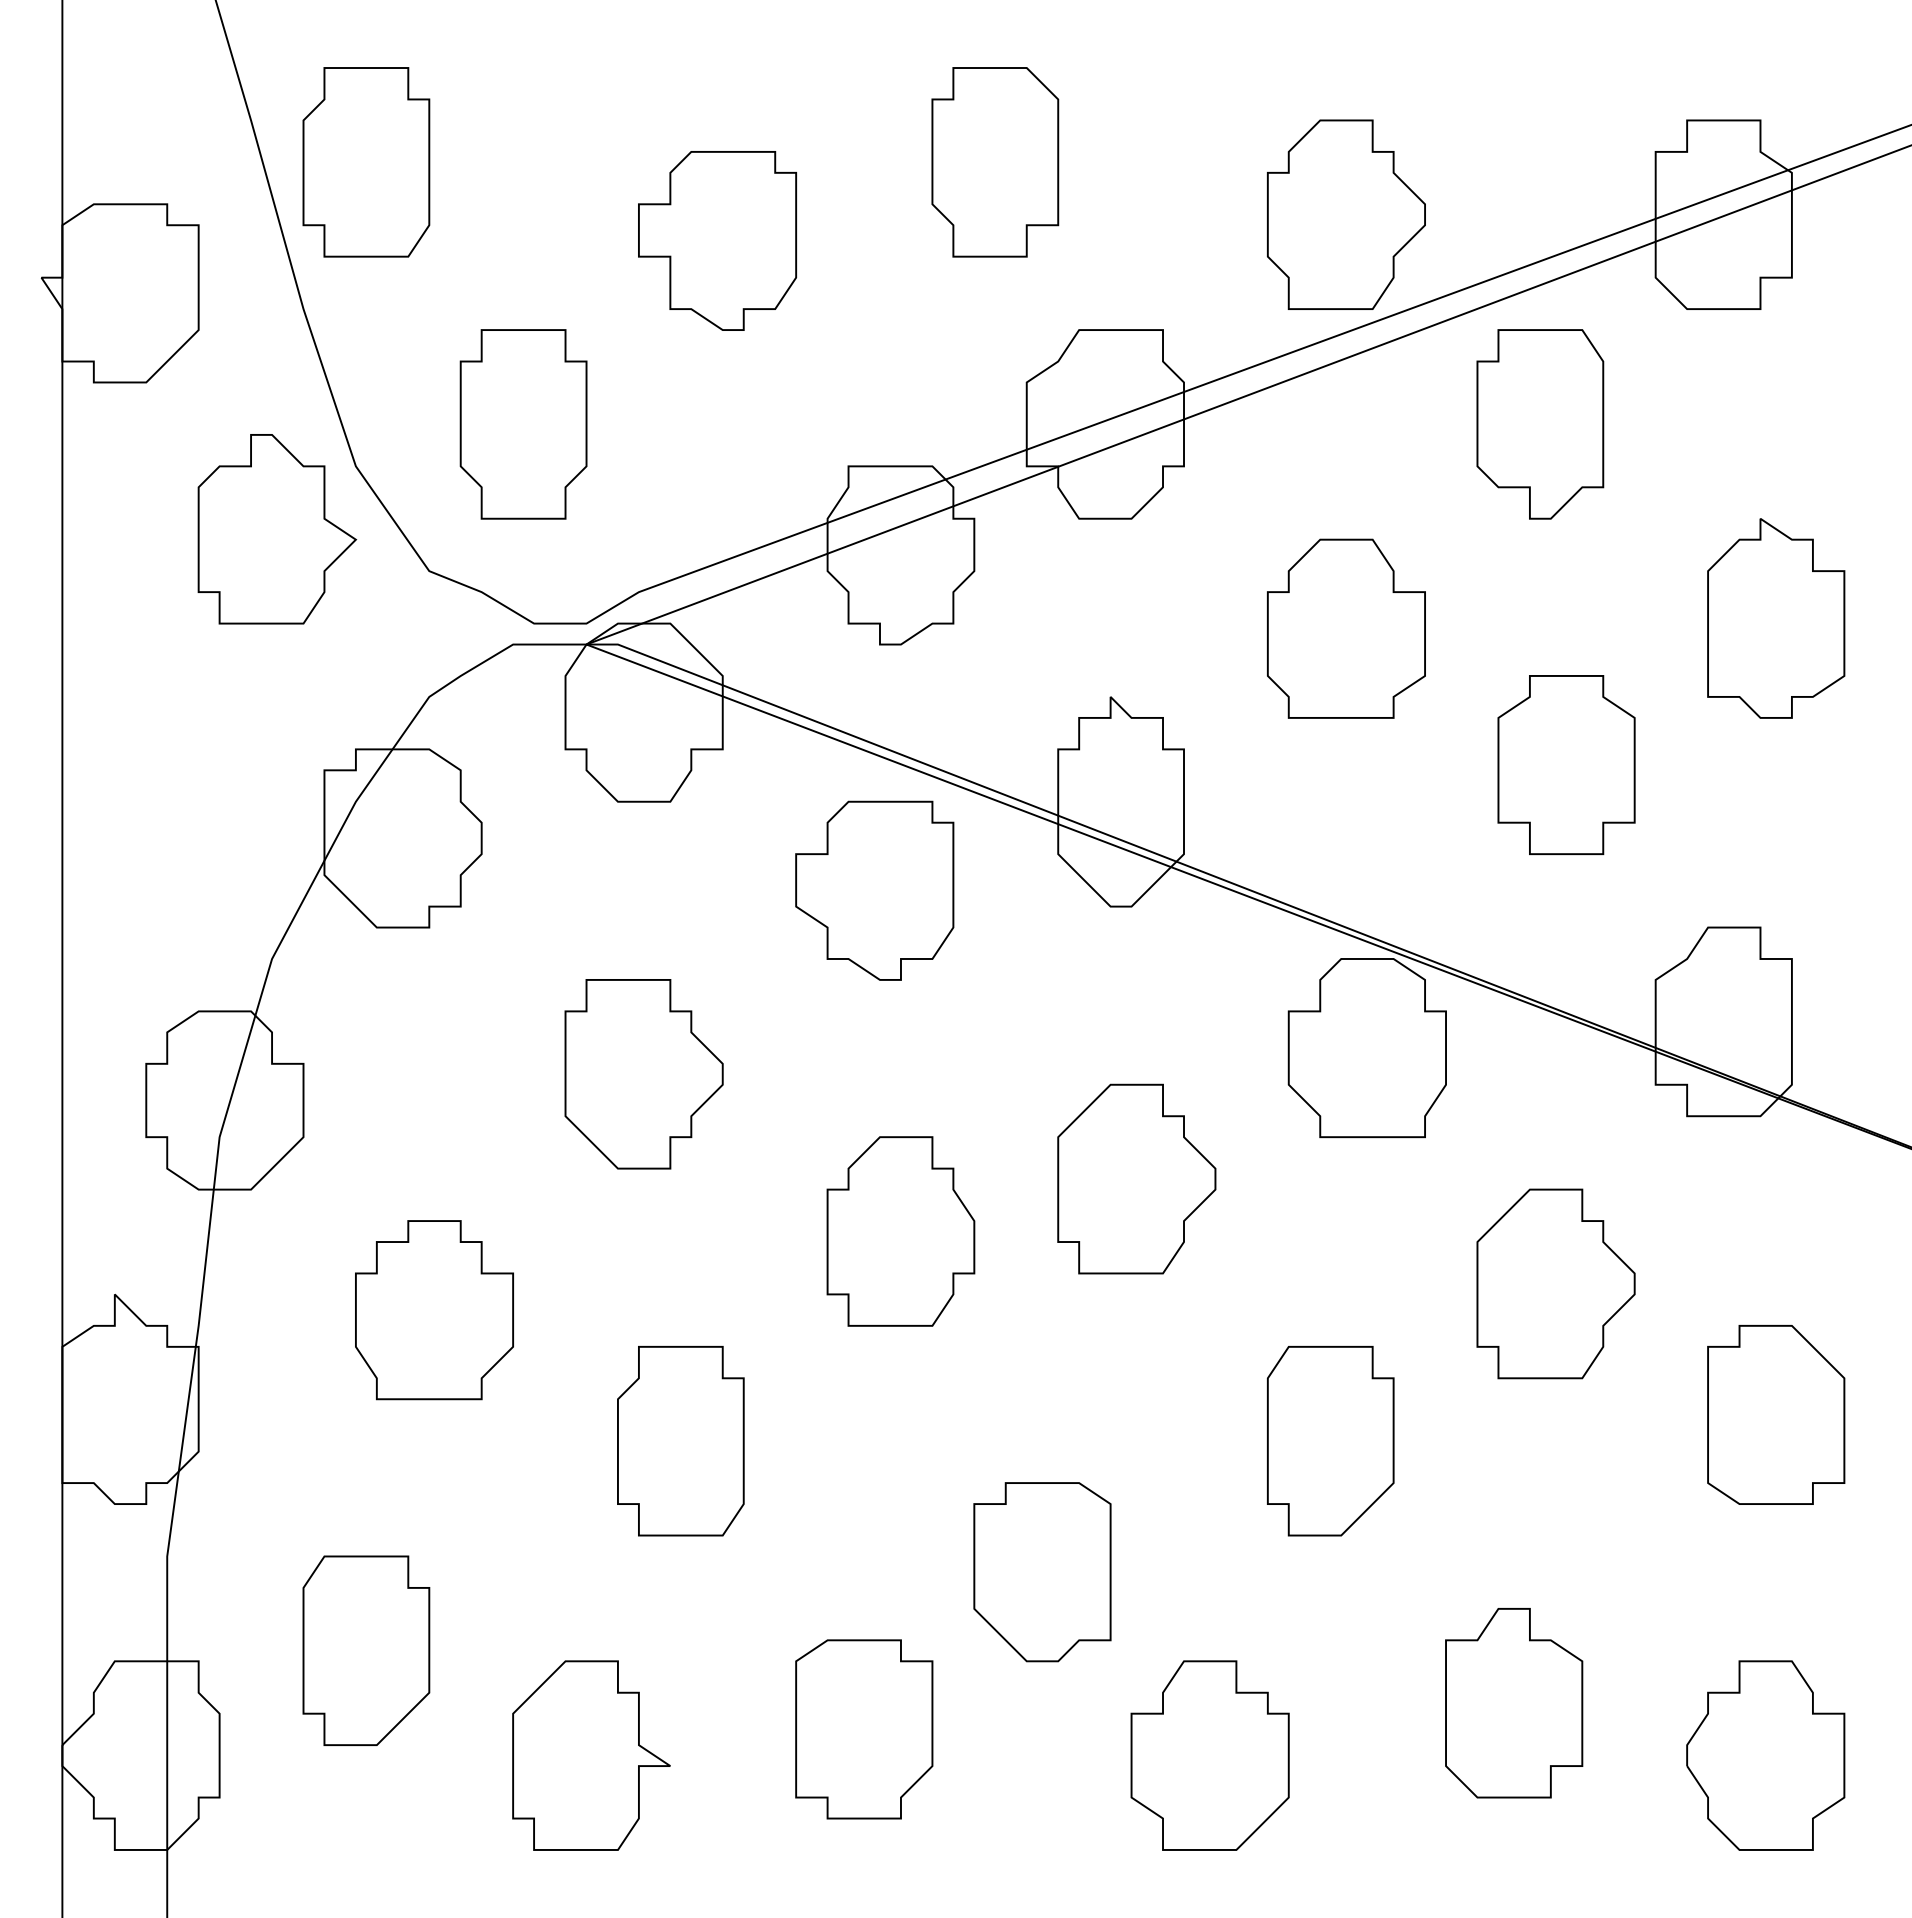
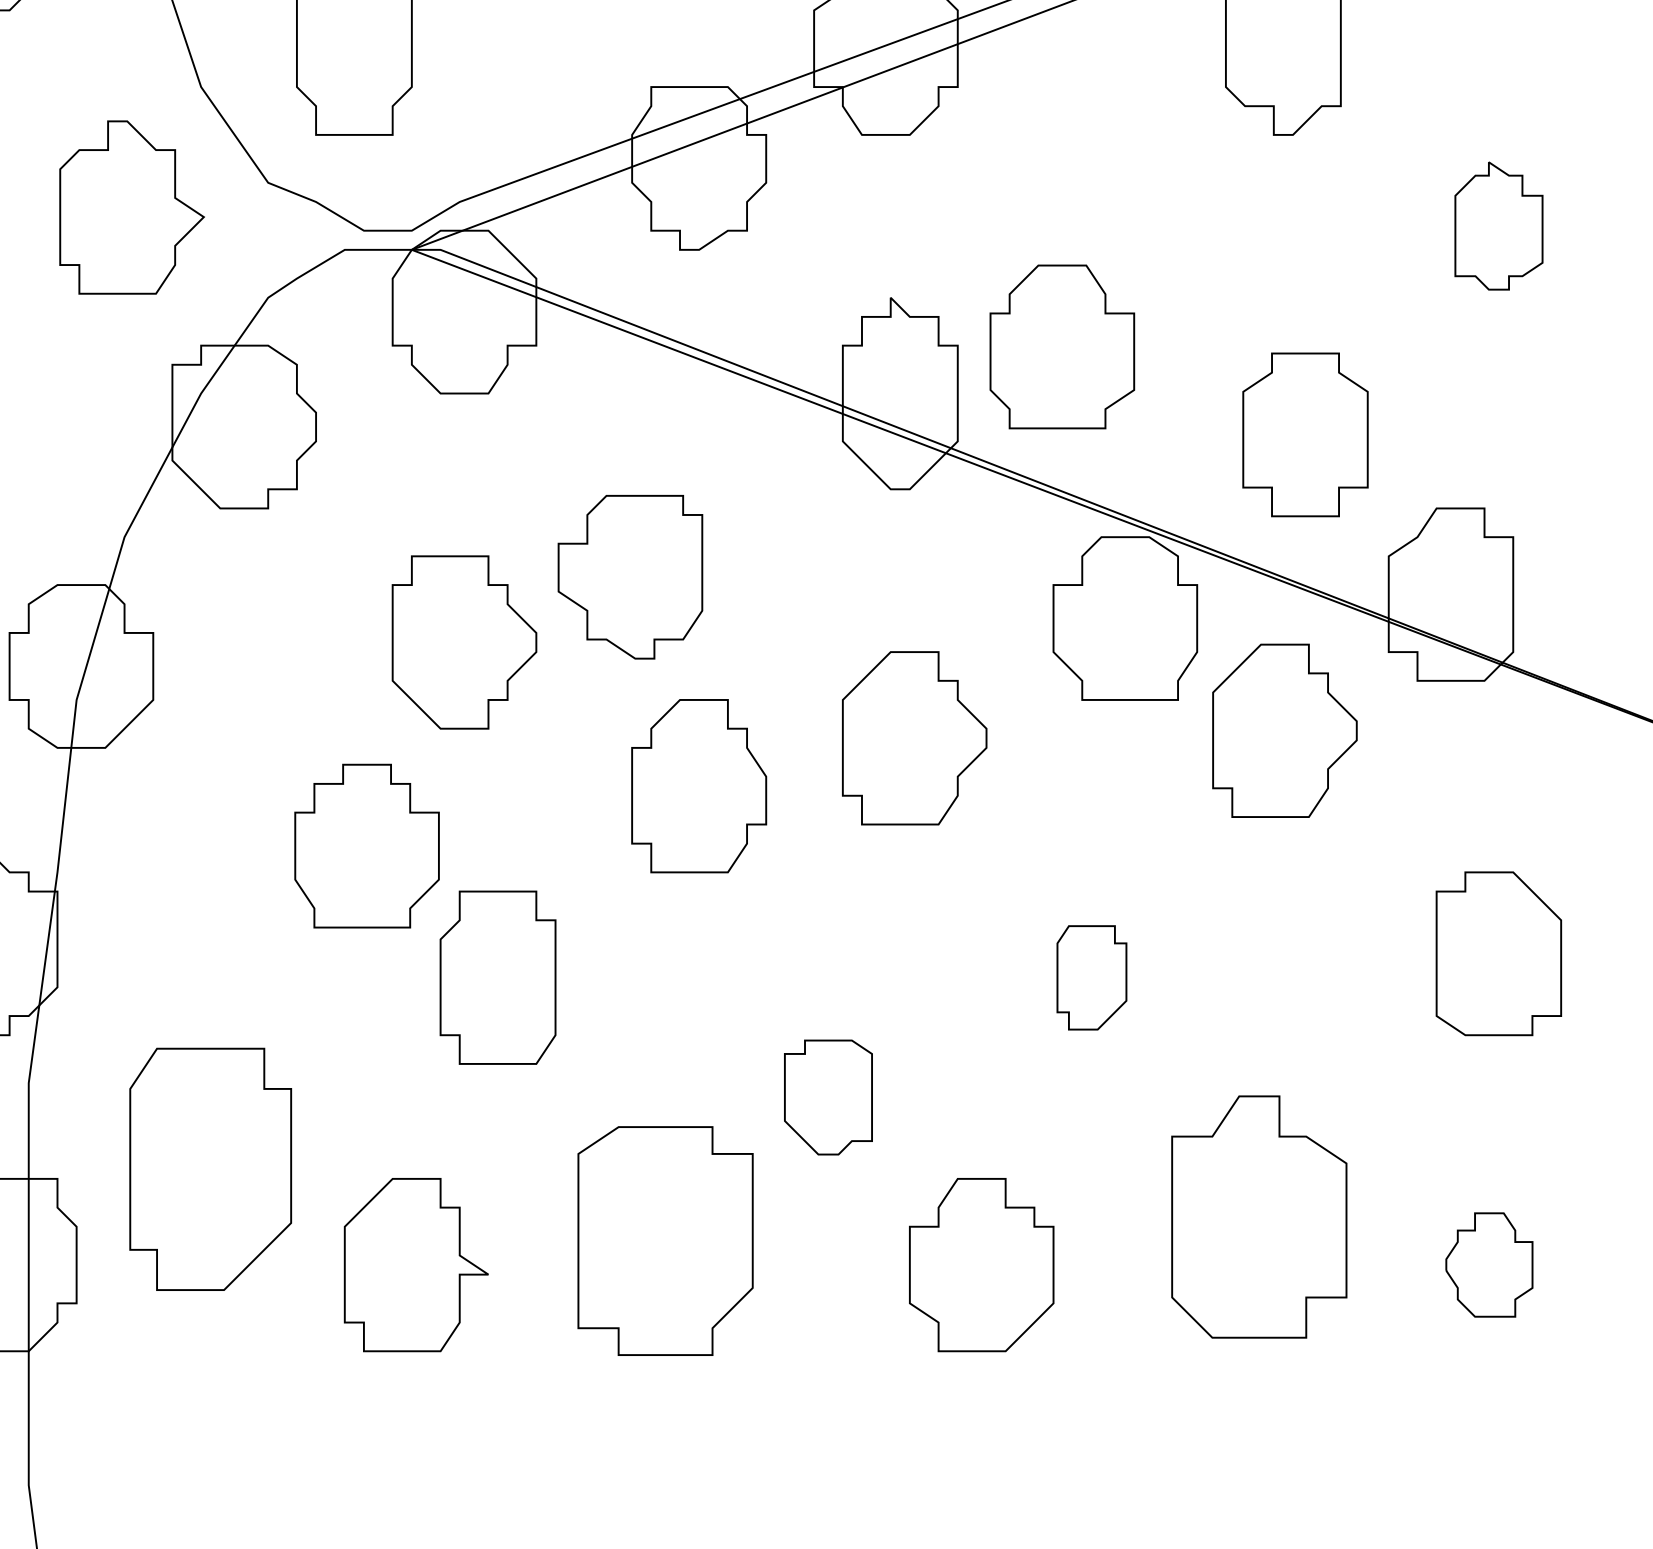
part: (277, 529) -> (132, 207), moved
part: (1776, 618) -> (1499, 226), size x0.7
part: (1346, 628) -> (1062, 346), moved
part: (1566, 764) -> (1305, 434), moved
part: (874, 890) -> (630, 576), moved
part: (1555, 1283) -> (1284, 730), moved
part: (434, 1310) -> (367, 846), moved
part: (1330, 1441) -> (1091, 978), size x0.6
part: (1042, 1572) -> (828, 1097), size x0.7
part: (366, 1650) -> (210, 1169), size x1.4
part: (1514, 1703) -> (1259, 1217), size x1.4
part: (864, 1729) -> (665, 1241), size x1.4
part: (1765, 1755) -> (1489, 1264), size x0.6

